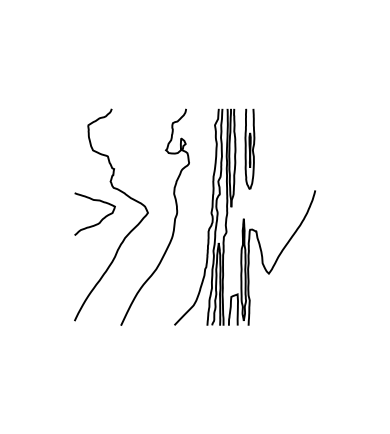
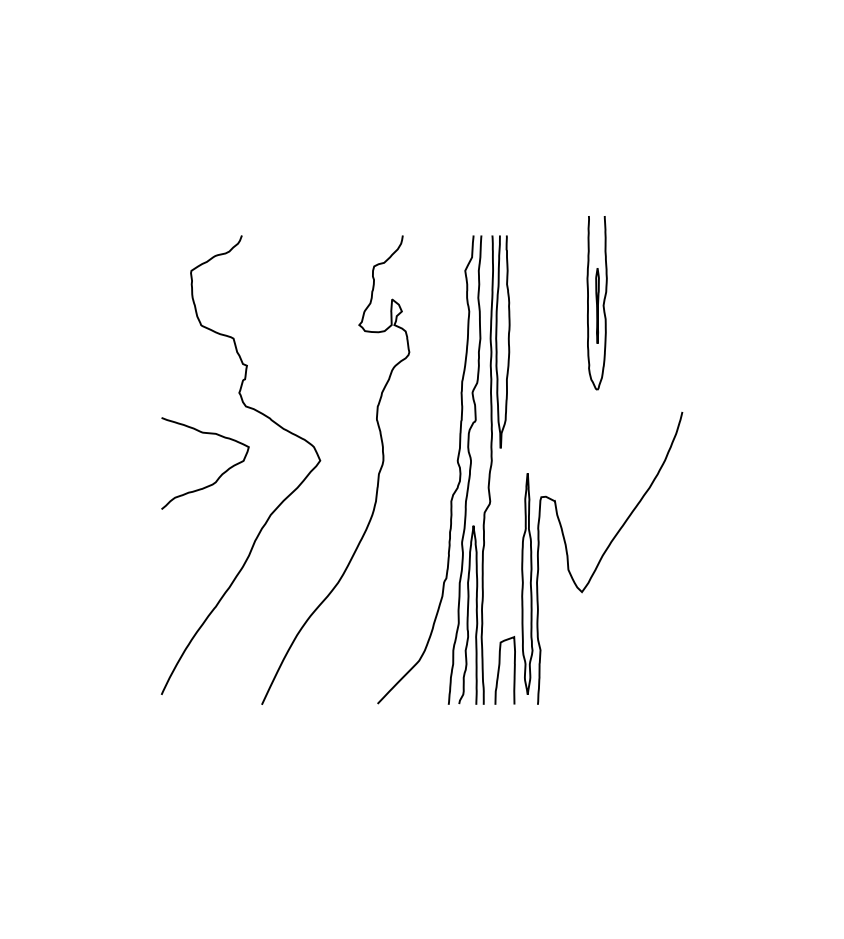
part: (249, 148) -> (596, 301), moved

